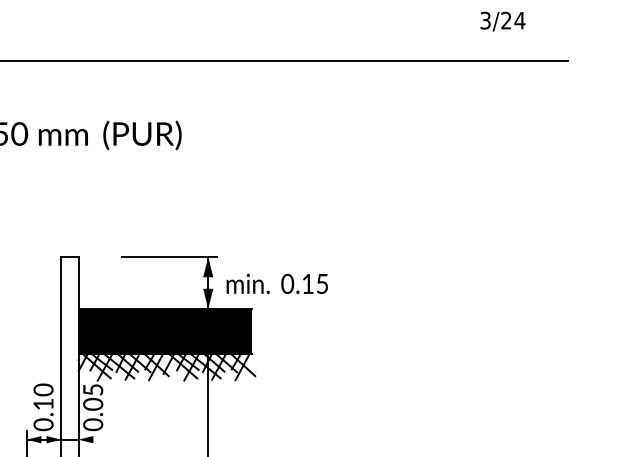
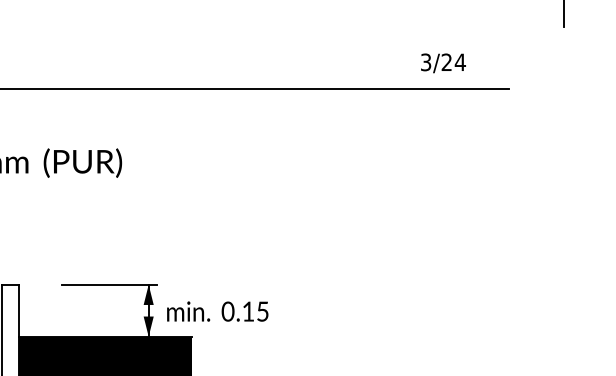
text: (502, 21) -> (442, 63), moved

